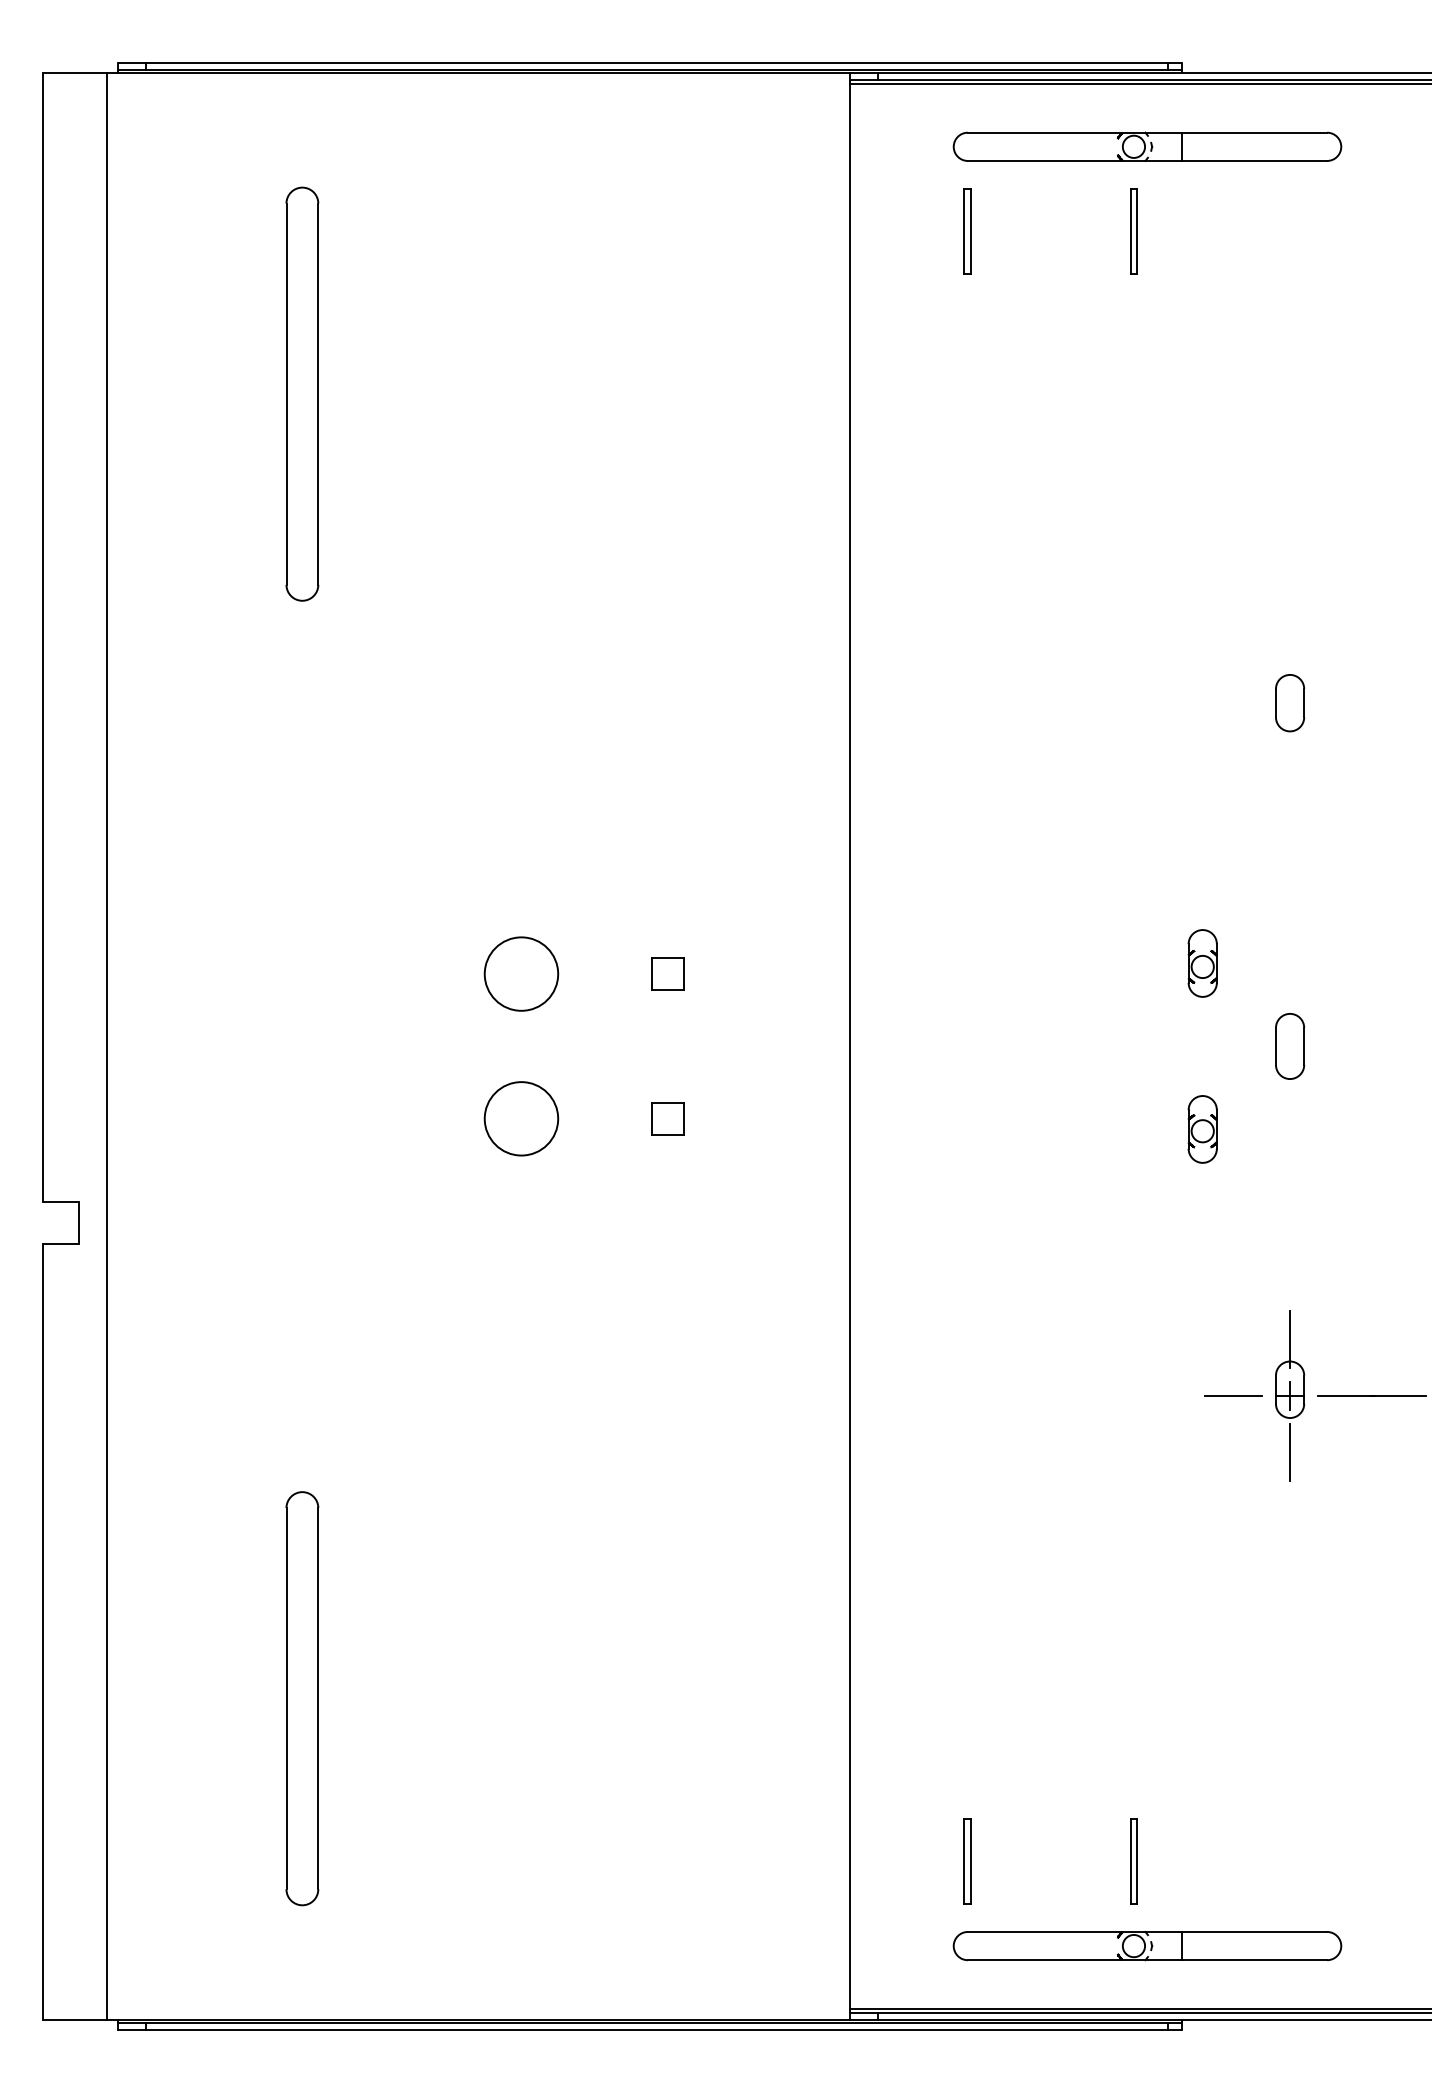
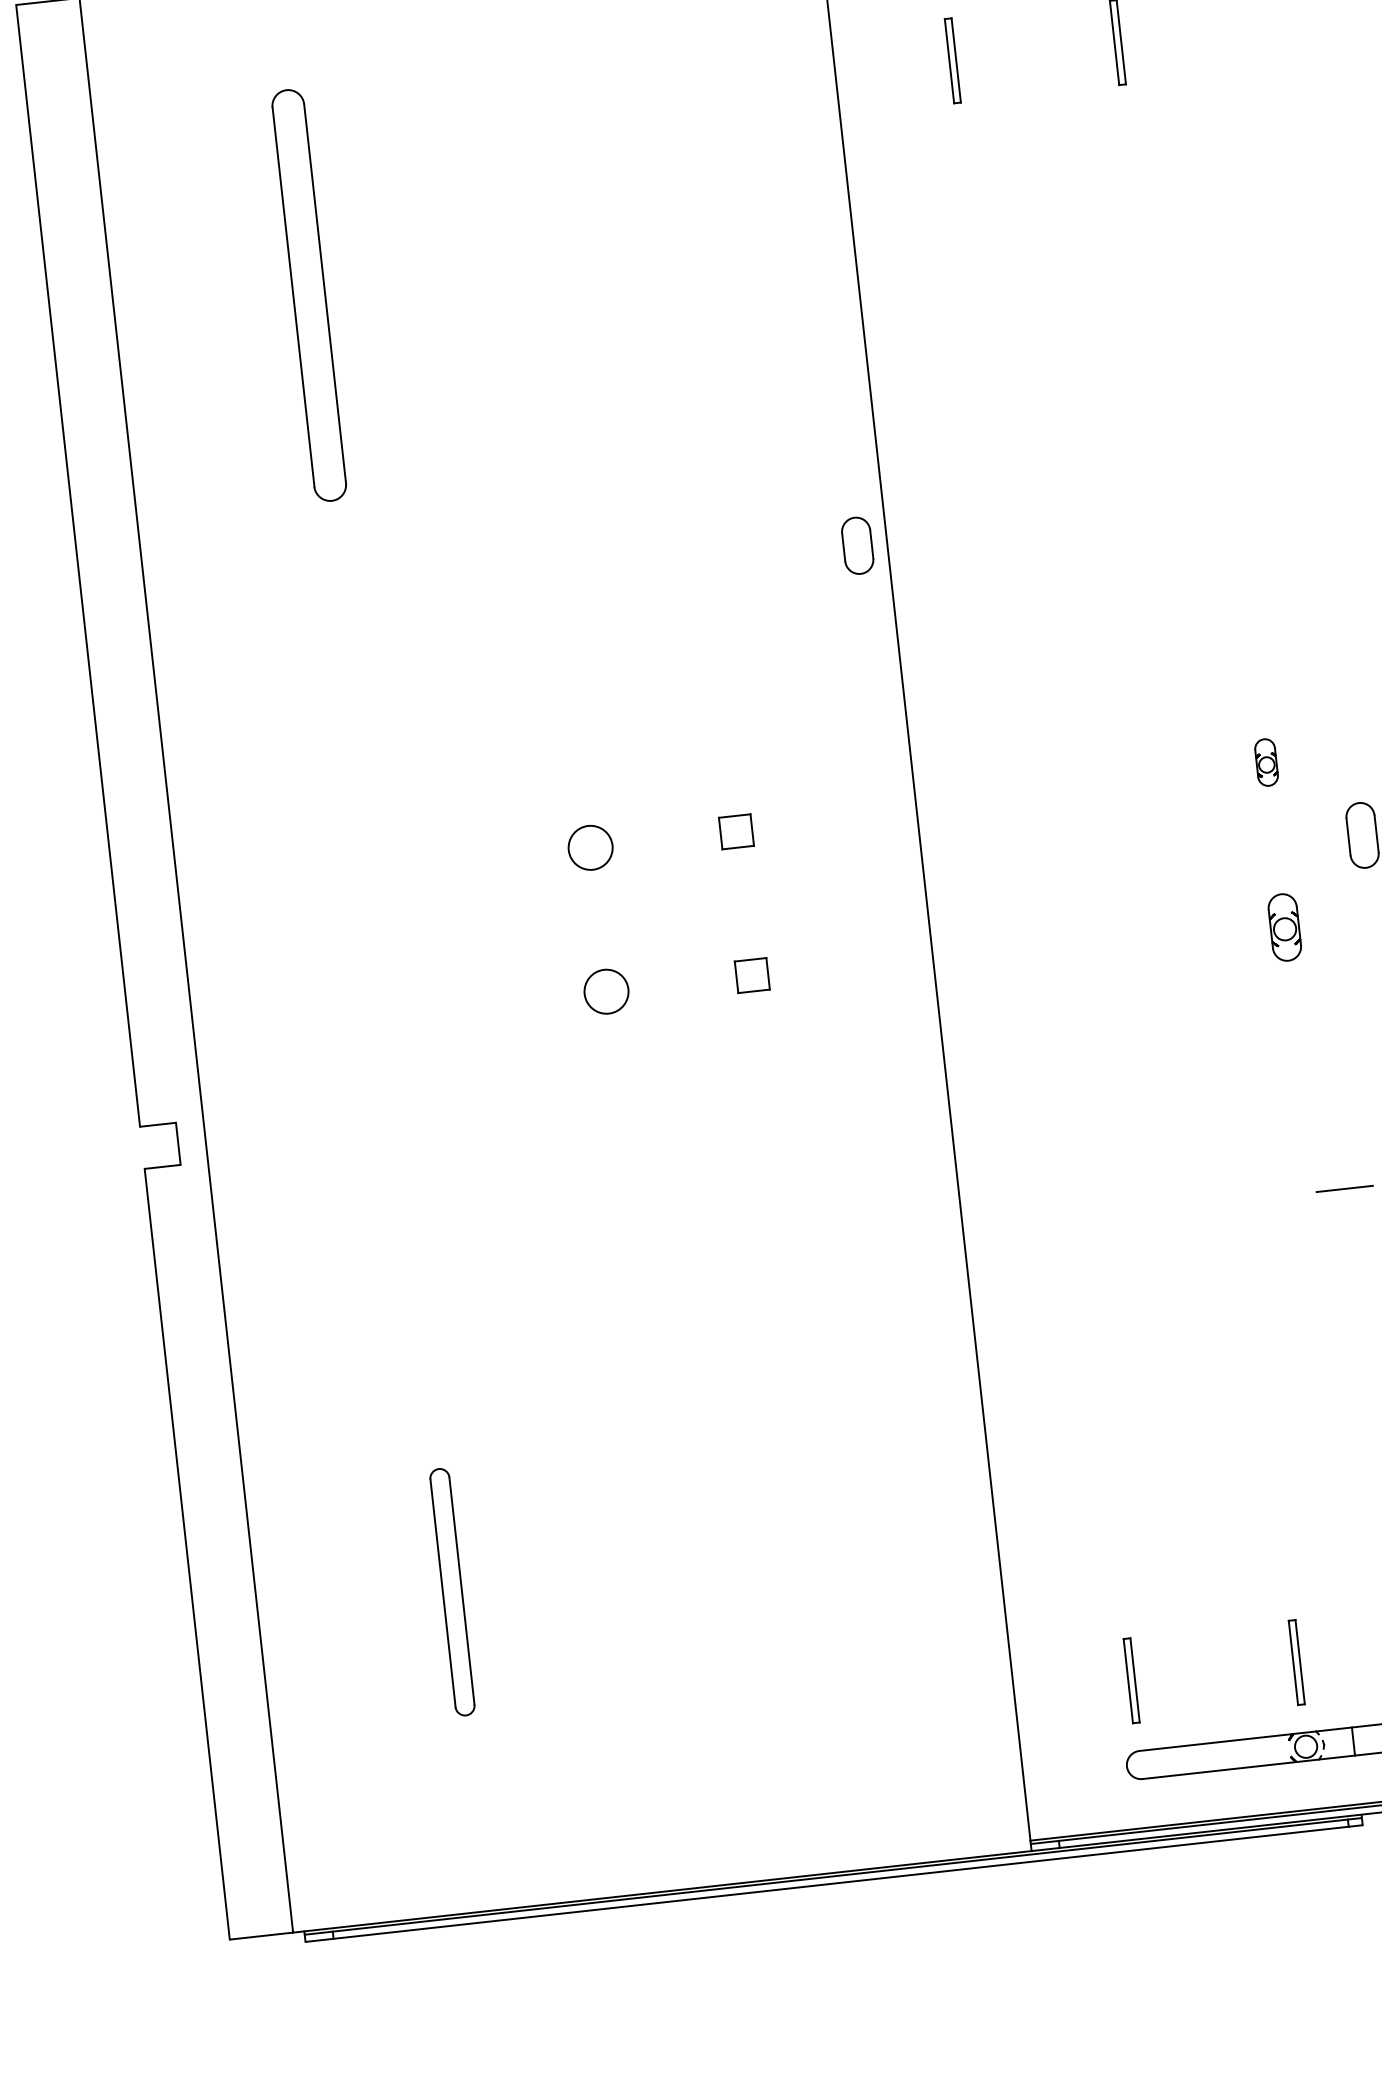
part: (1290, 703) -> (858, 546), moved
part: (1202, 963) -> (1266, 762), size x0.7
circle: (521, 973) -> (590, 847), size x0.6
circle: (521, 1118) -> (606, 991), size x0.6
part: (302, 1698) -> (452, 1591), size x0.6

